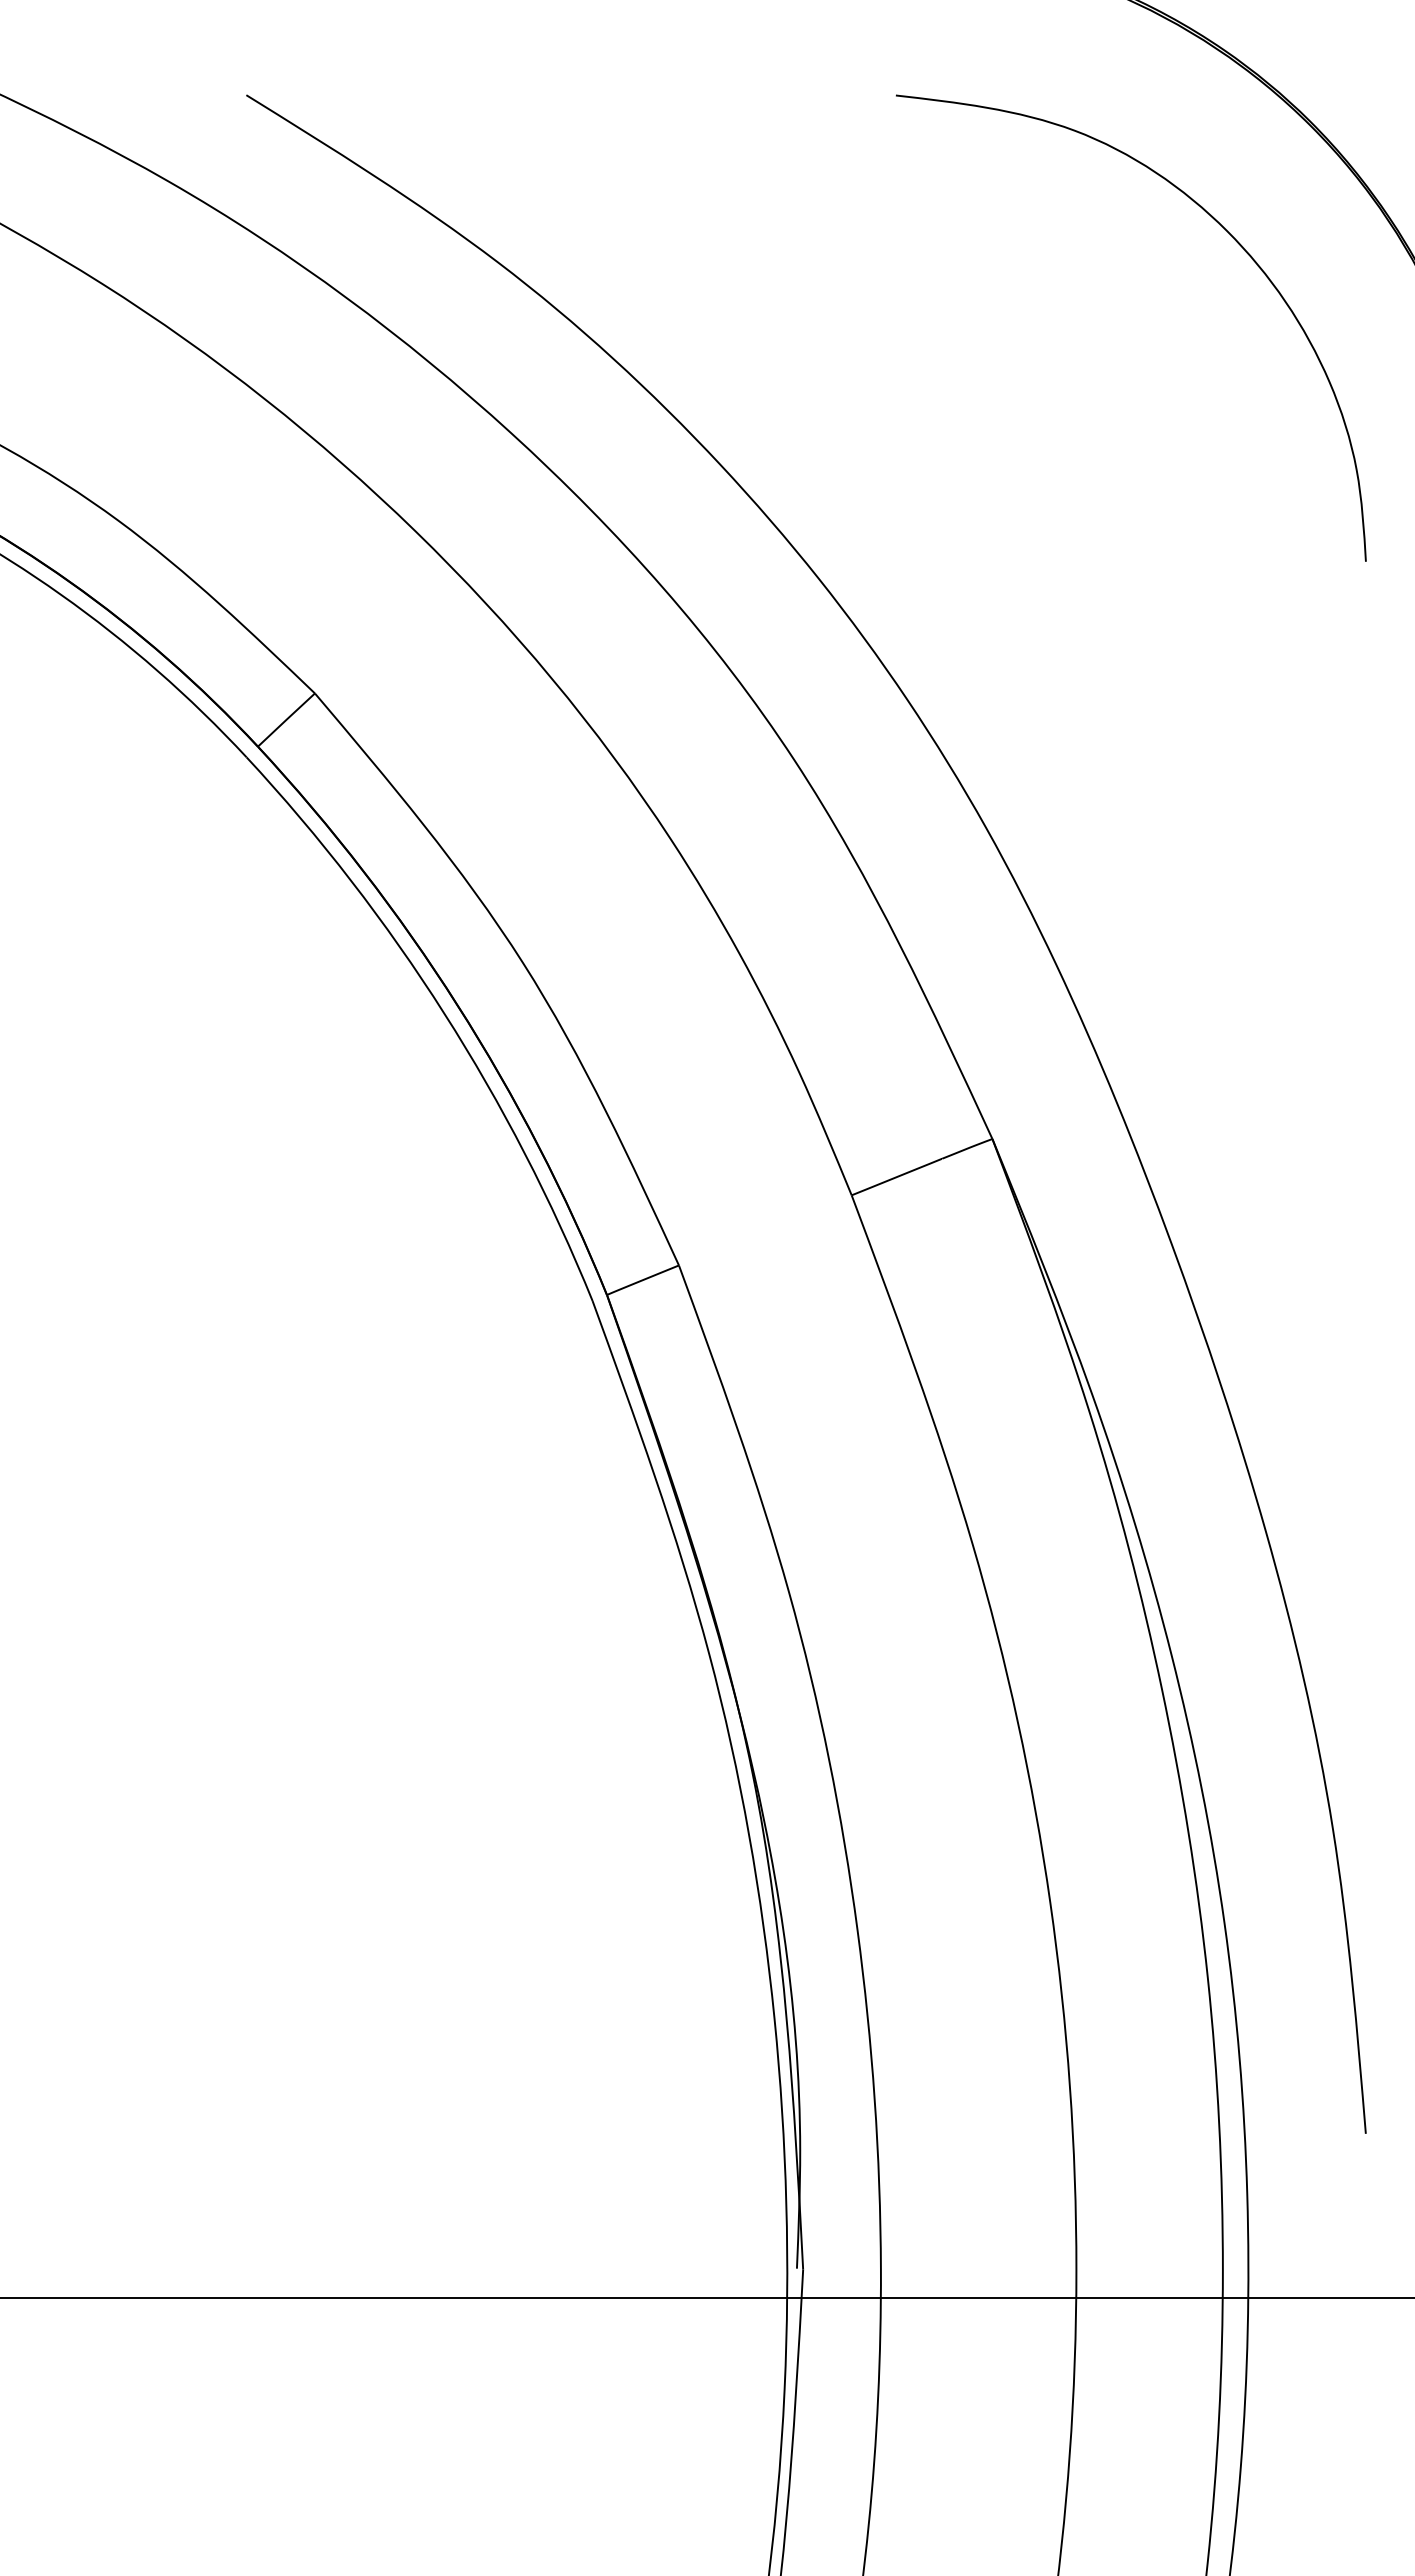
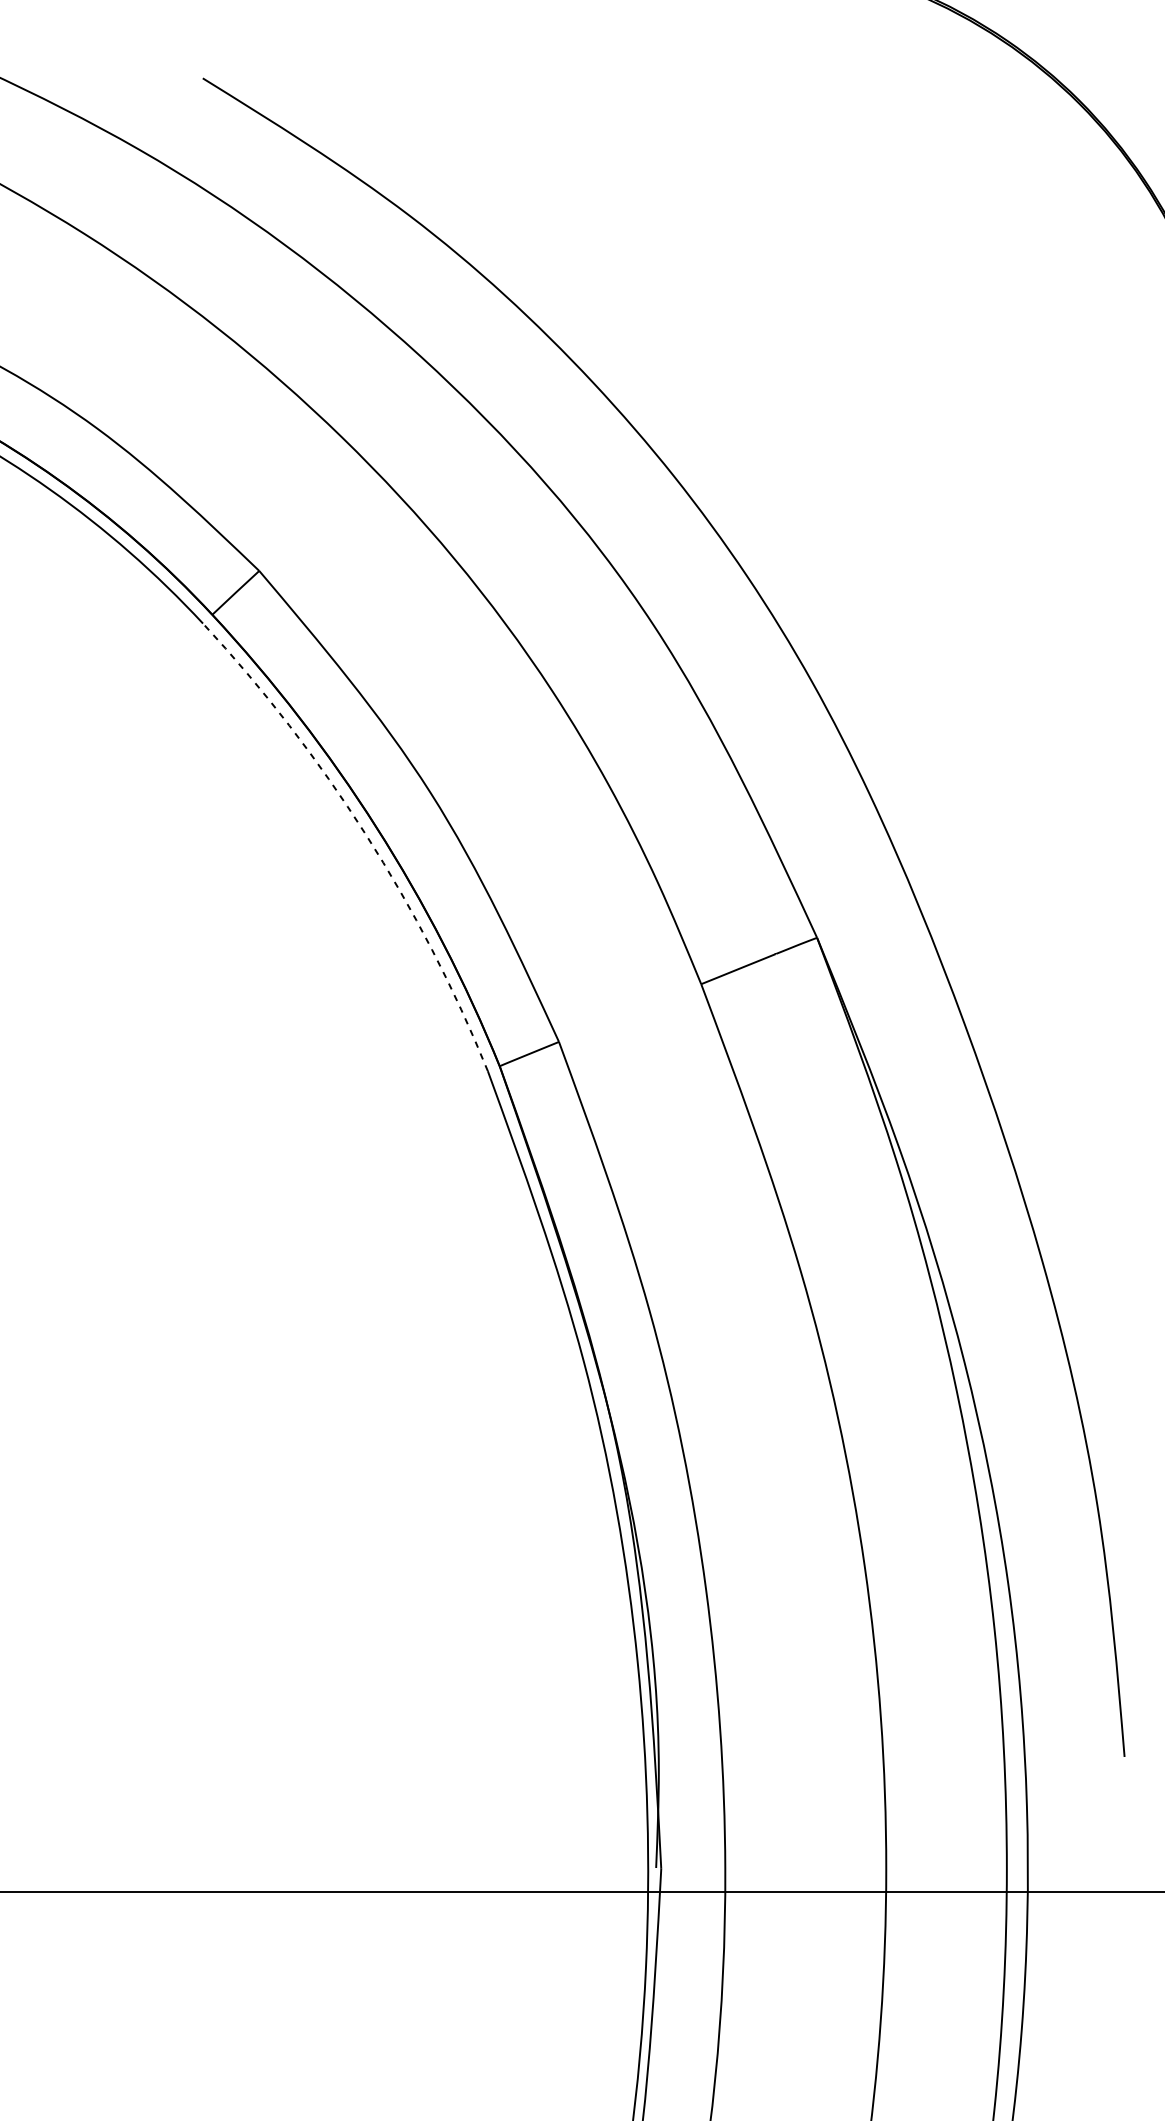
curve: (1235, 241) -> (1017, 198), removed
arc: (444, 1013) -> (365, 834), solid -> dashed

